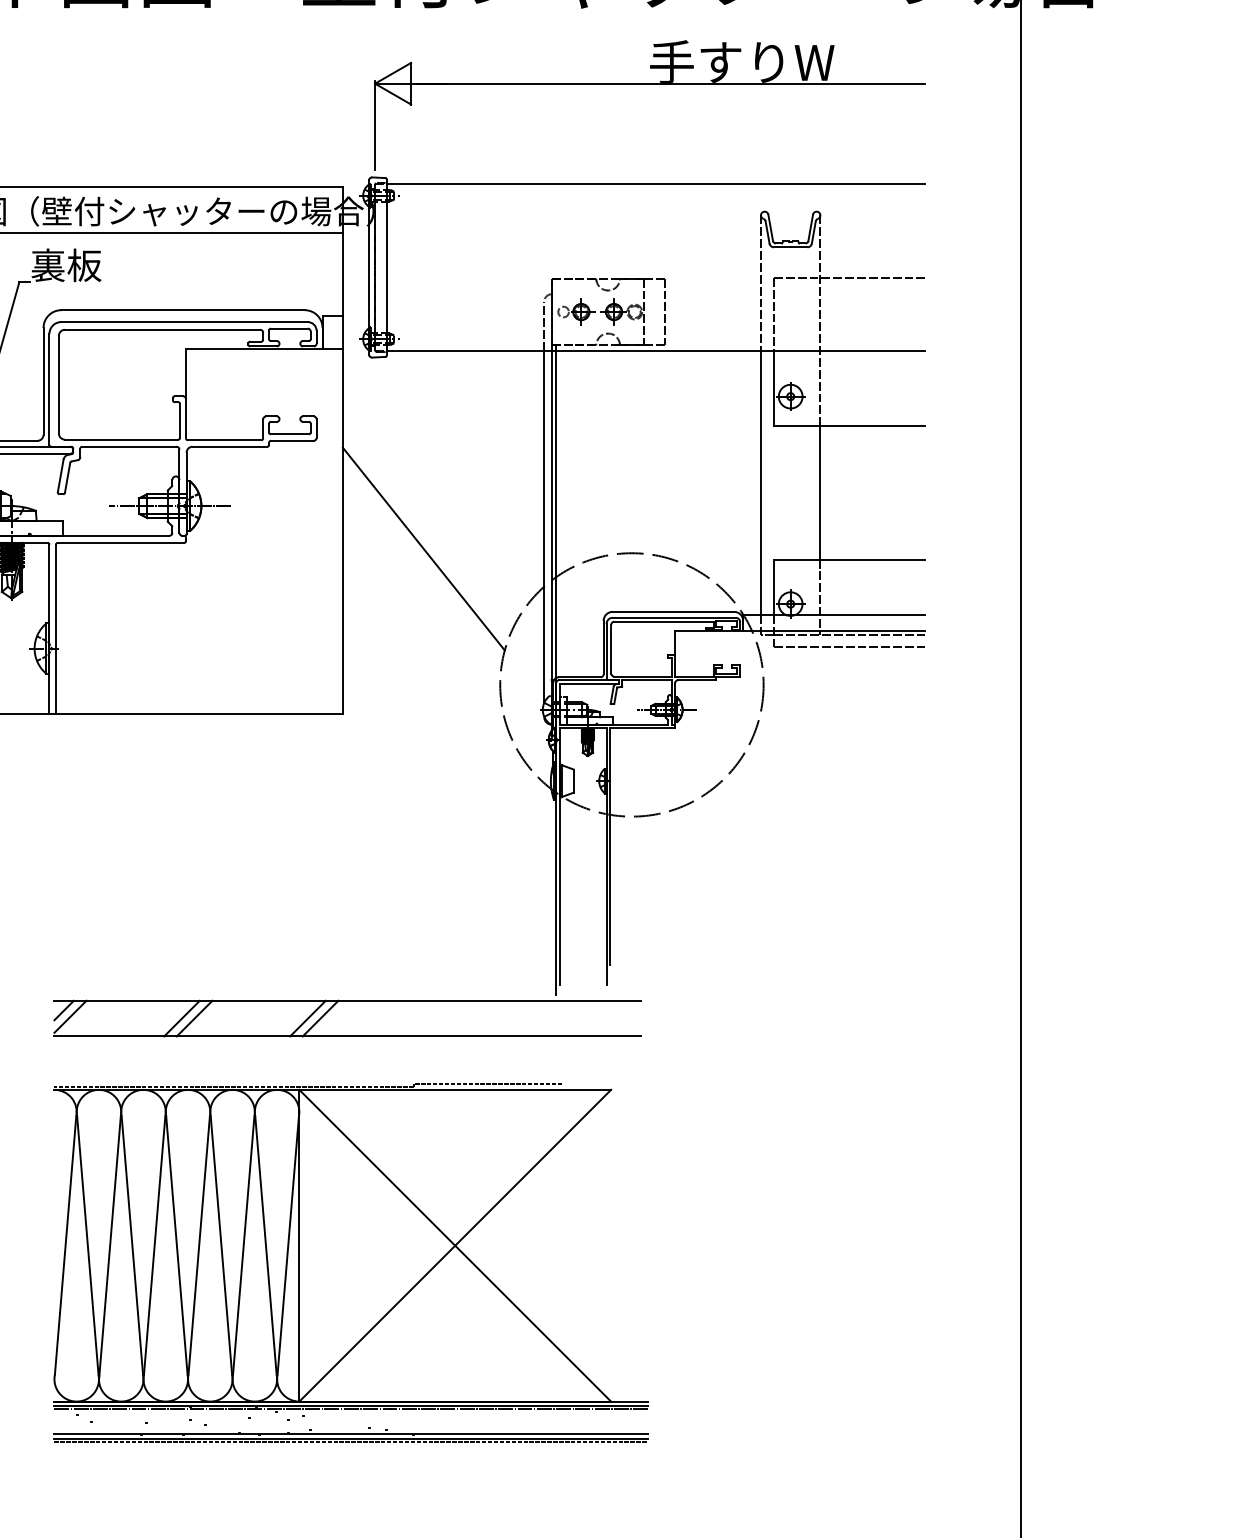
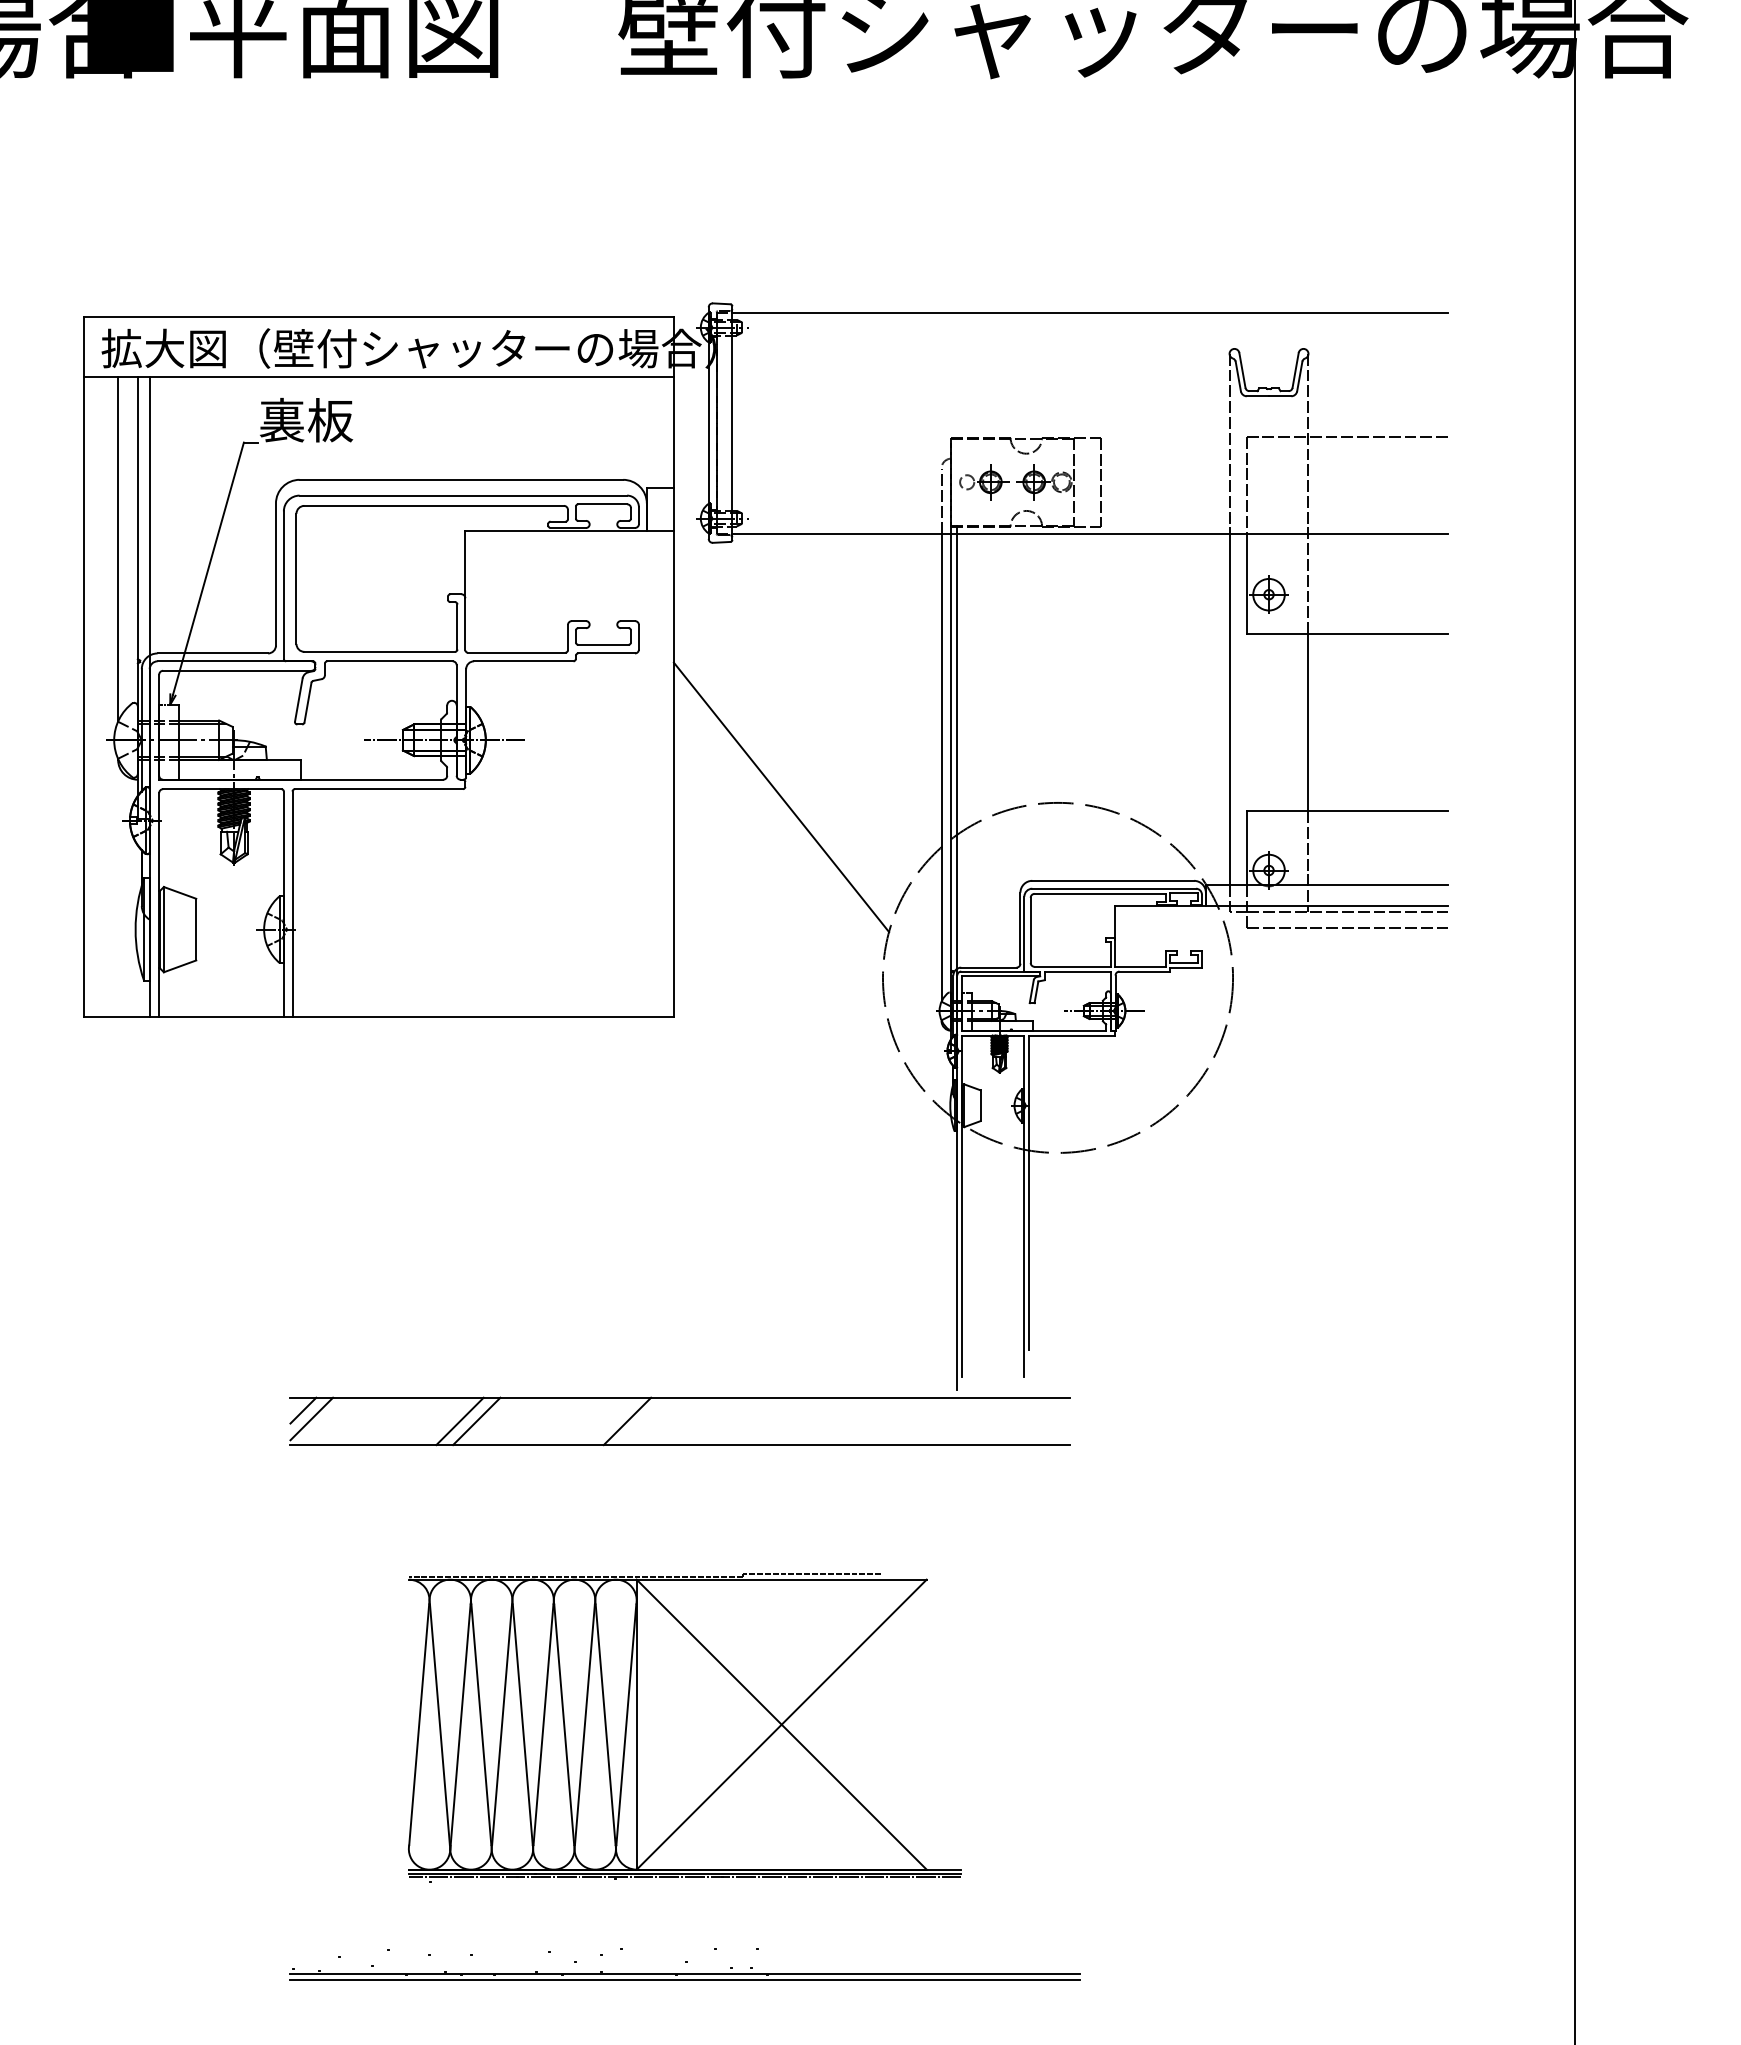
part: (649, 84) -> (1081, 179), removed
line: (320, 1018) -> (643, 1421), removed
part: (350, 1248) -> (684, 1727), size x0.7
line: (350, 1441) -> (684, 1983), removed

